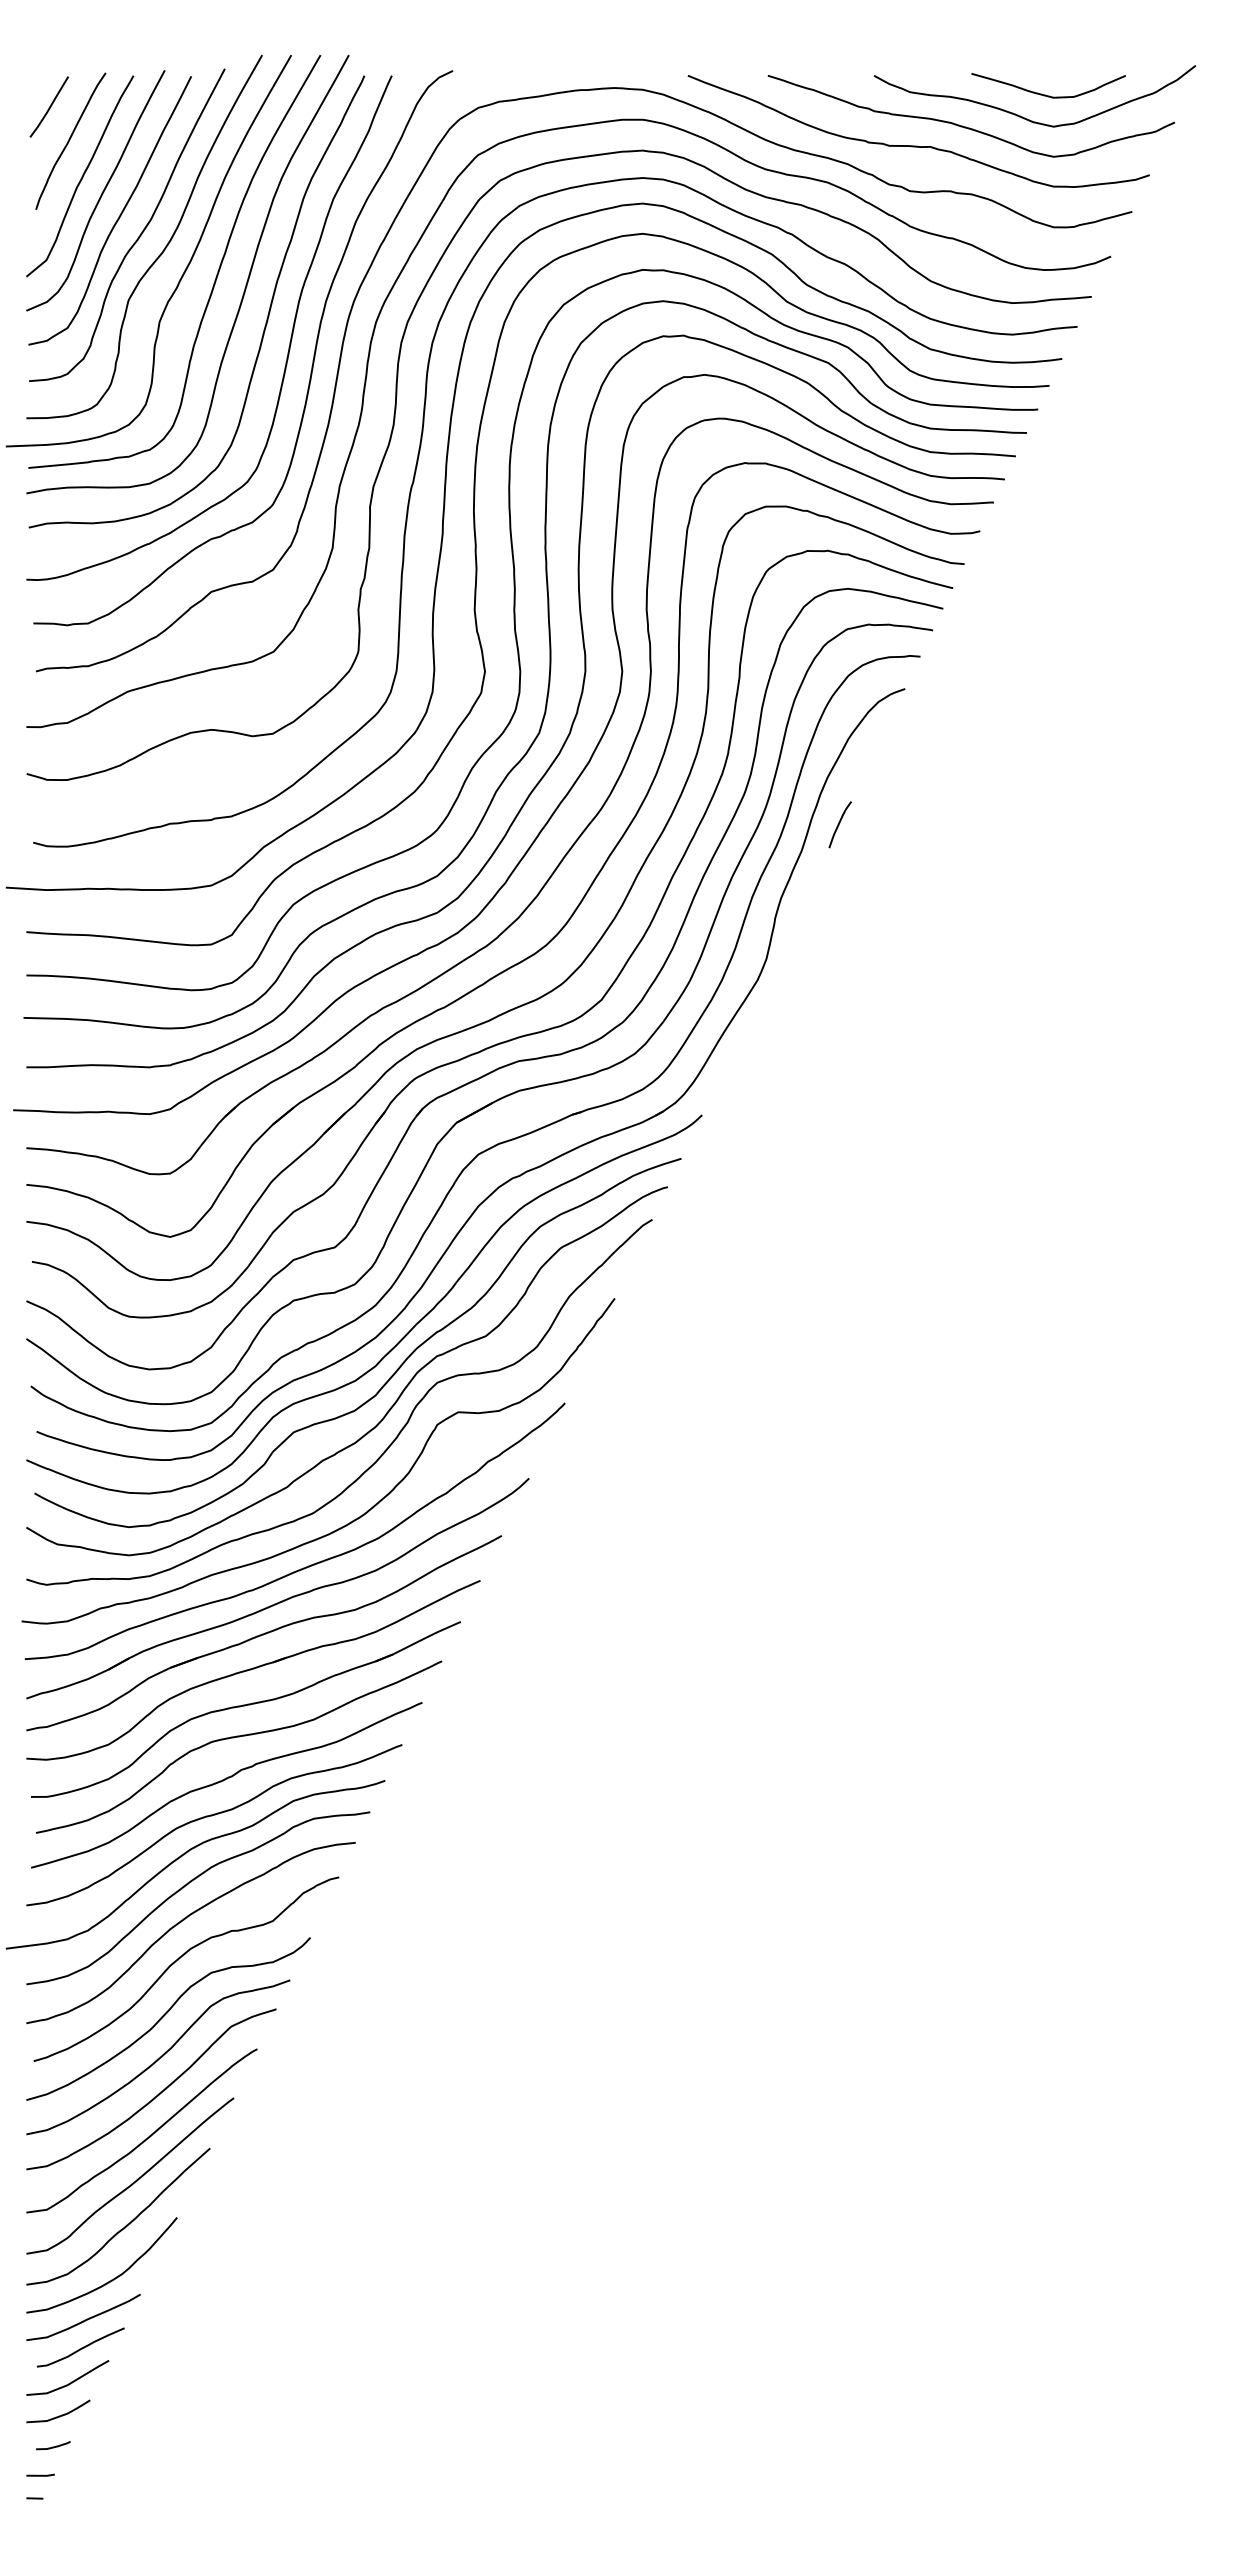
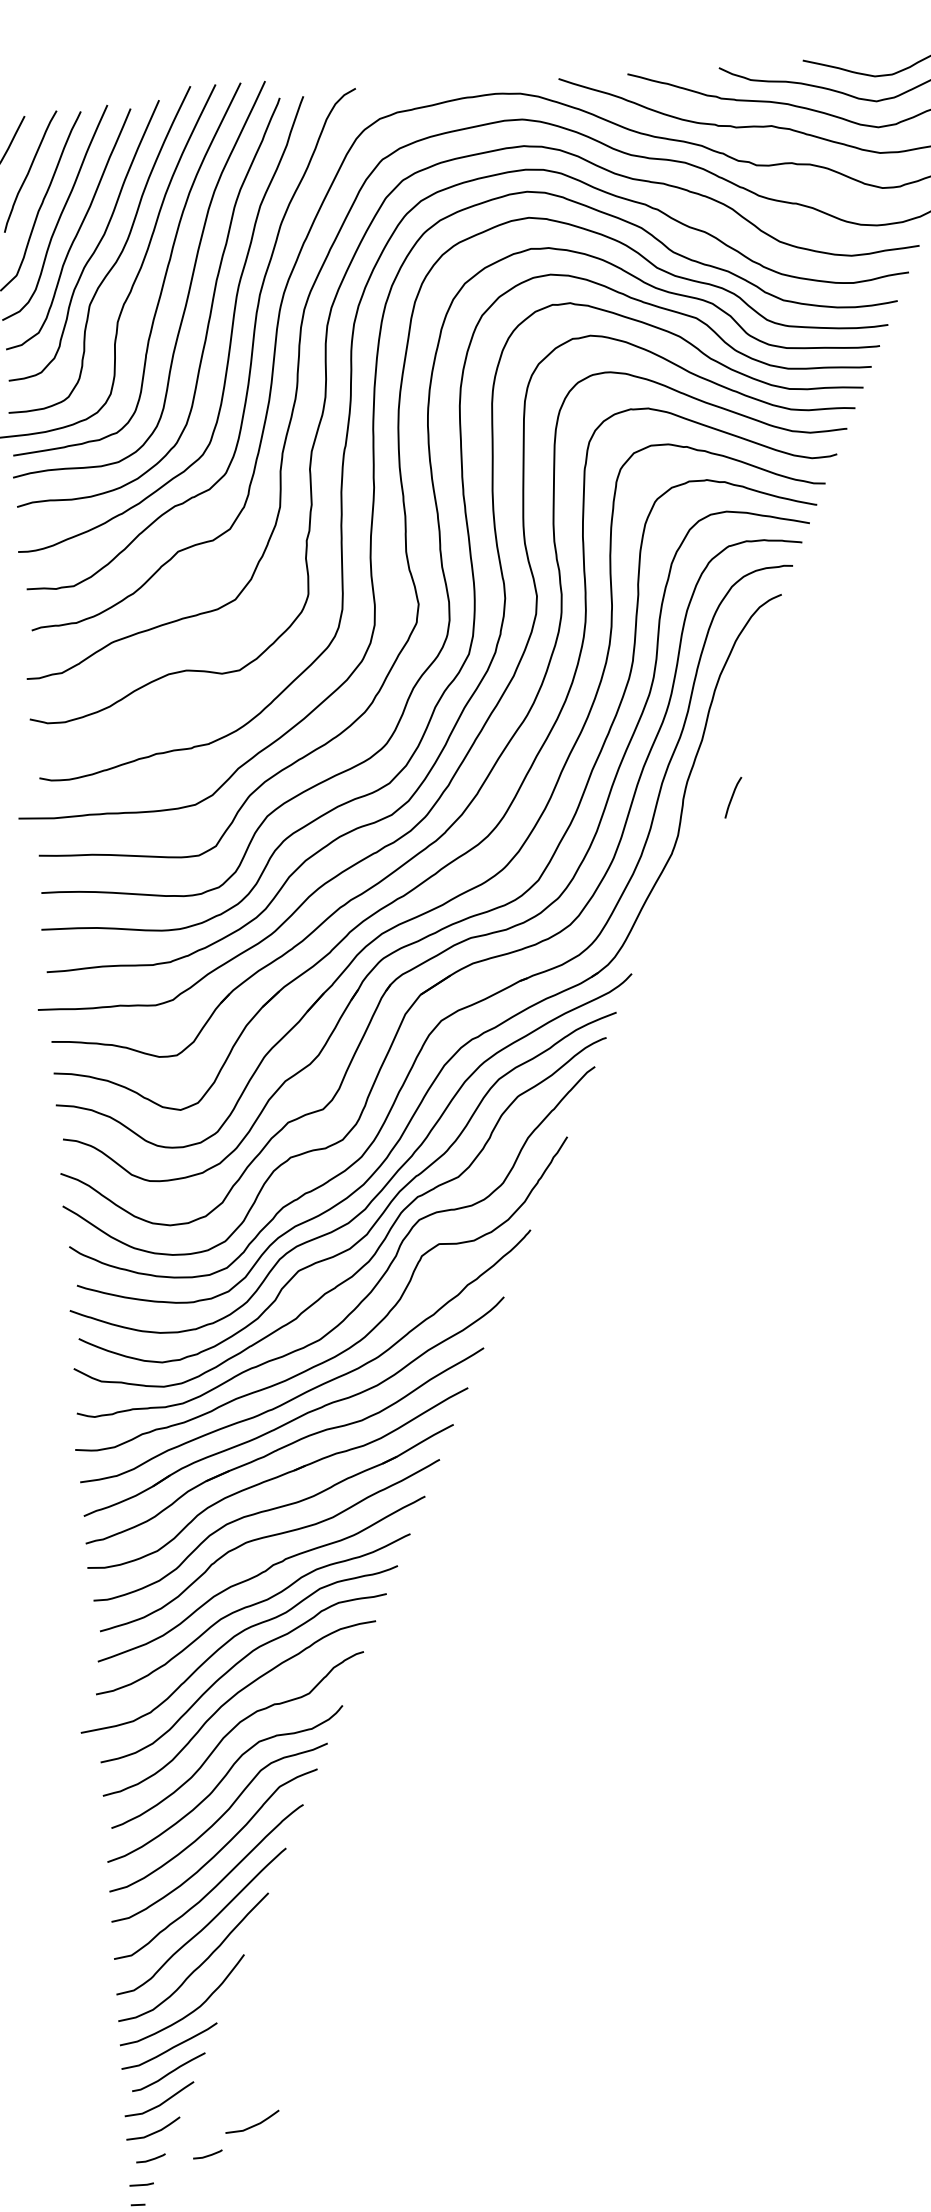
curve: (839, 824) -> (732, 797), moved
curve: (173, 2415) -> (252, 2125), added
line: (119, 2446) -> (207, 2155), added

